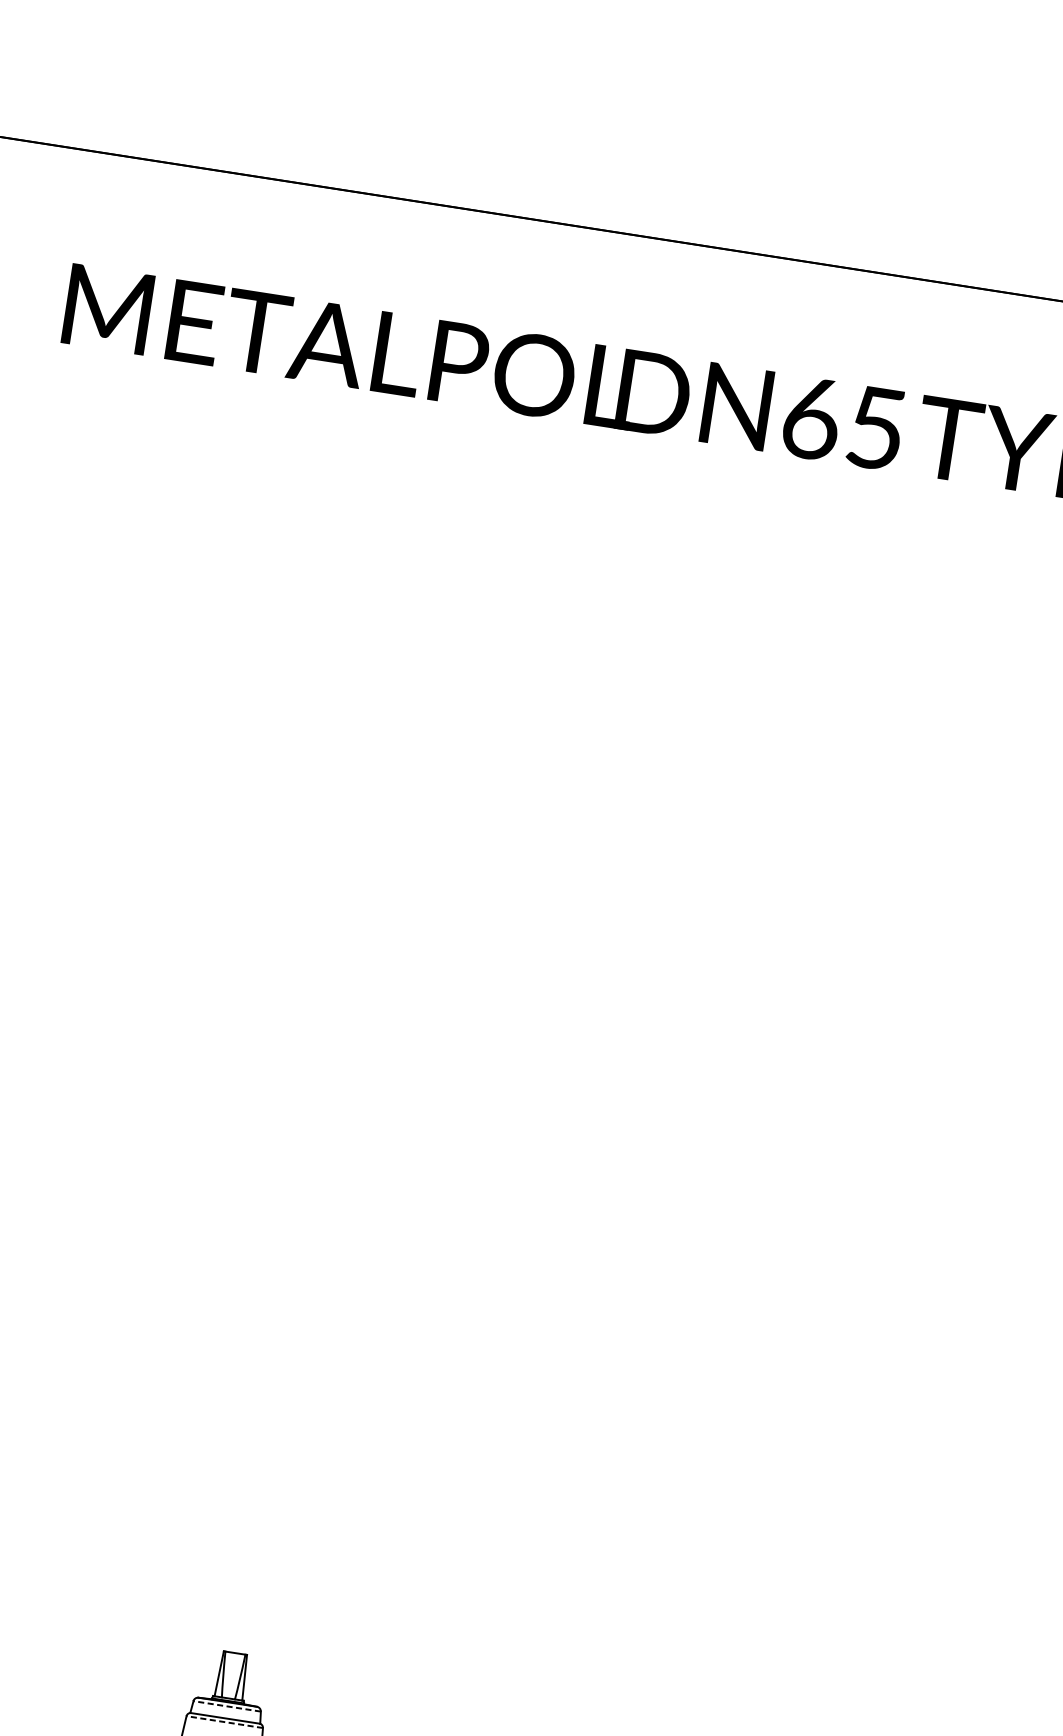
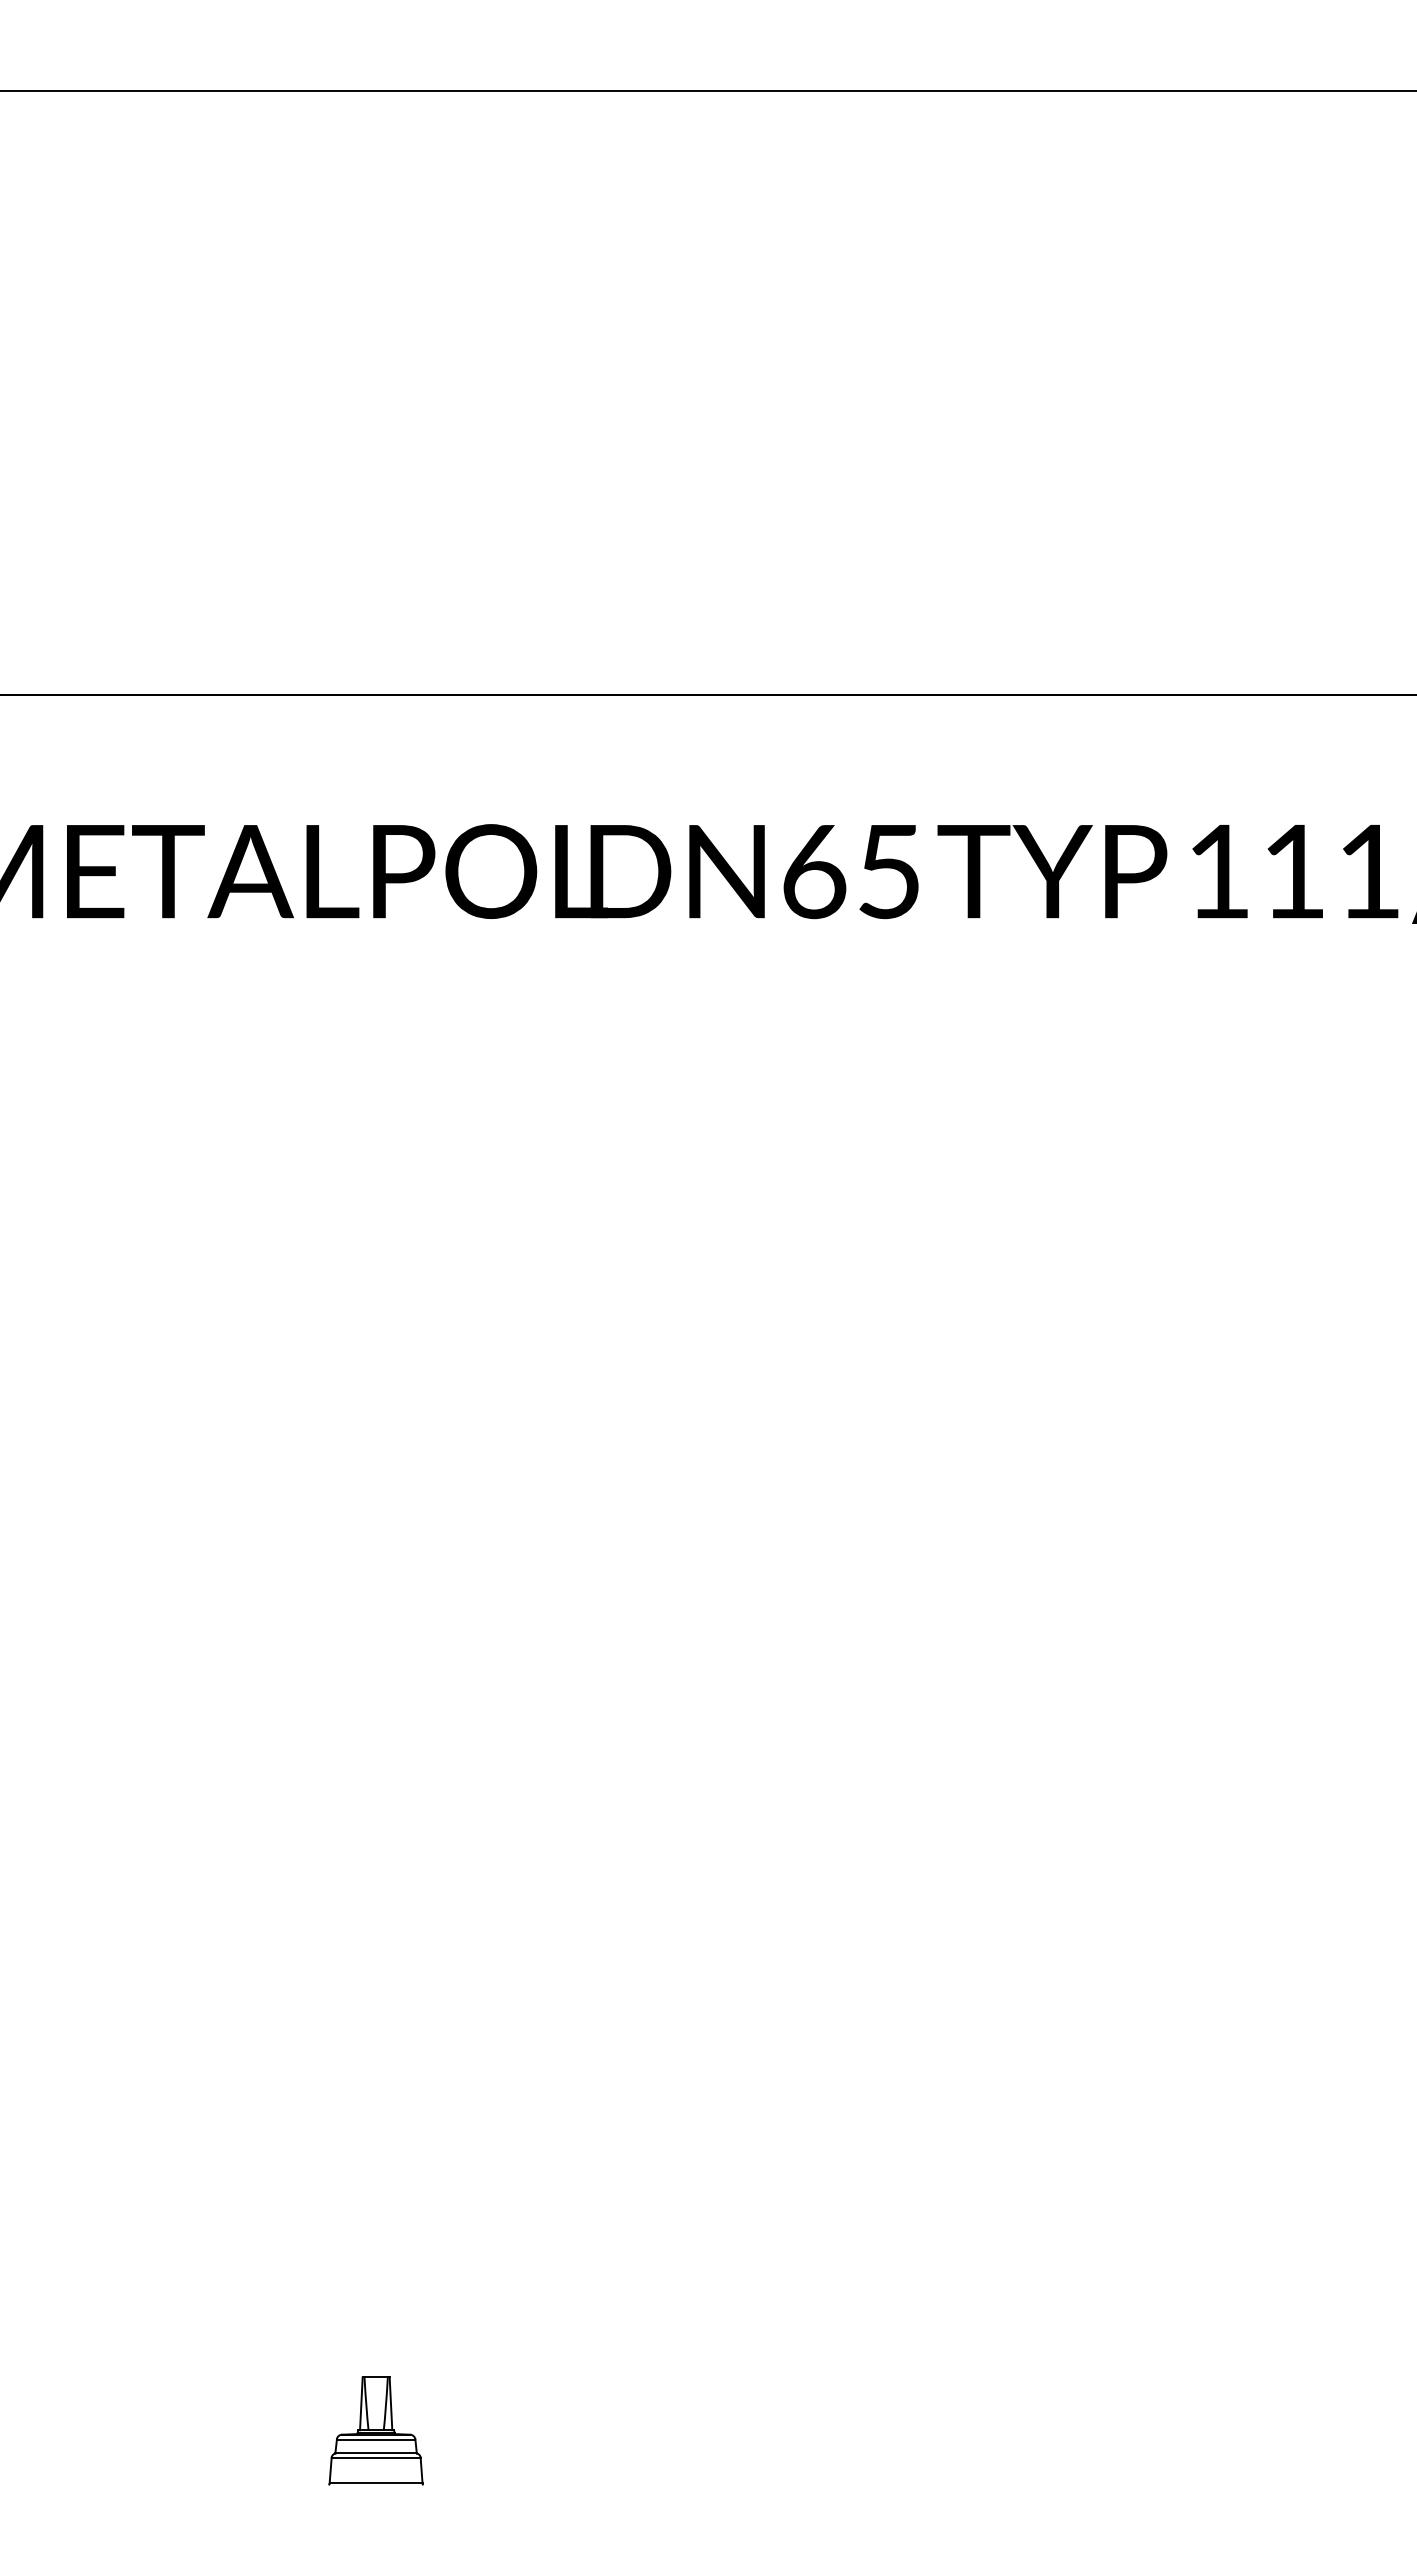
line: (226, 1706) -> (375, 2439), dashed -> solid
line: (225, 1721) -> (376, 2457), dashed -> solid

